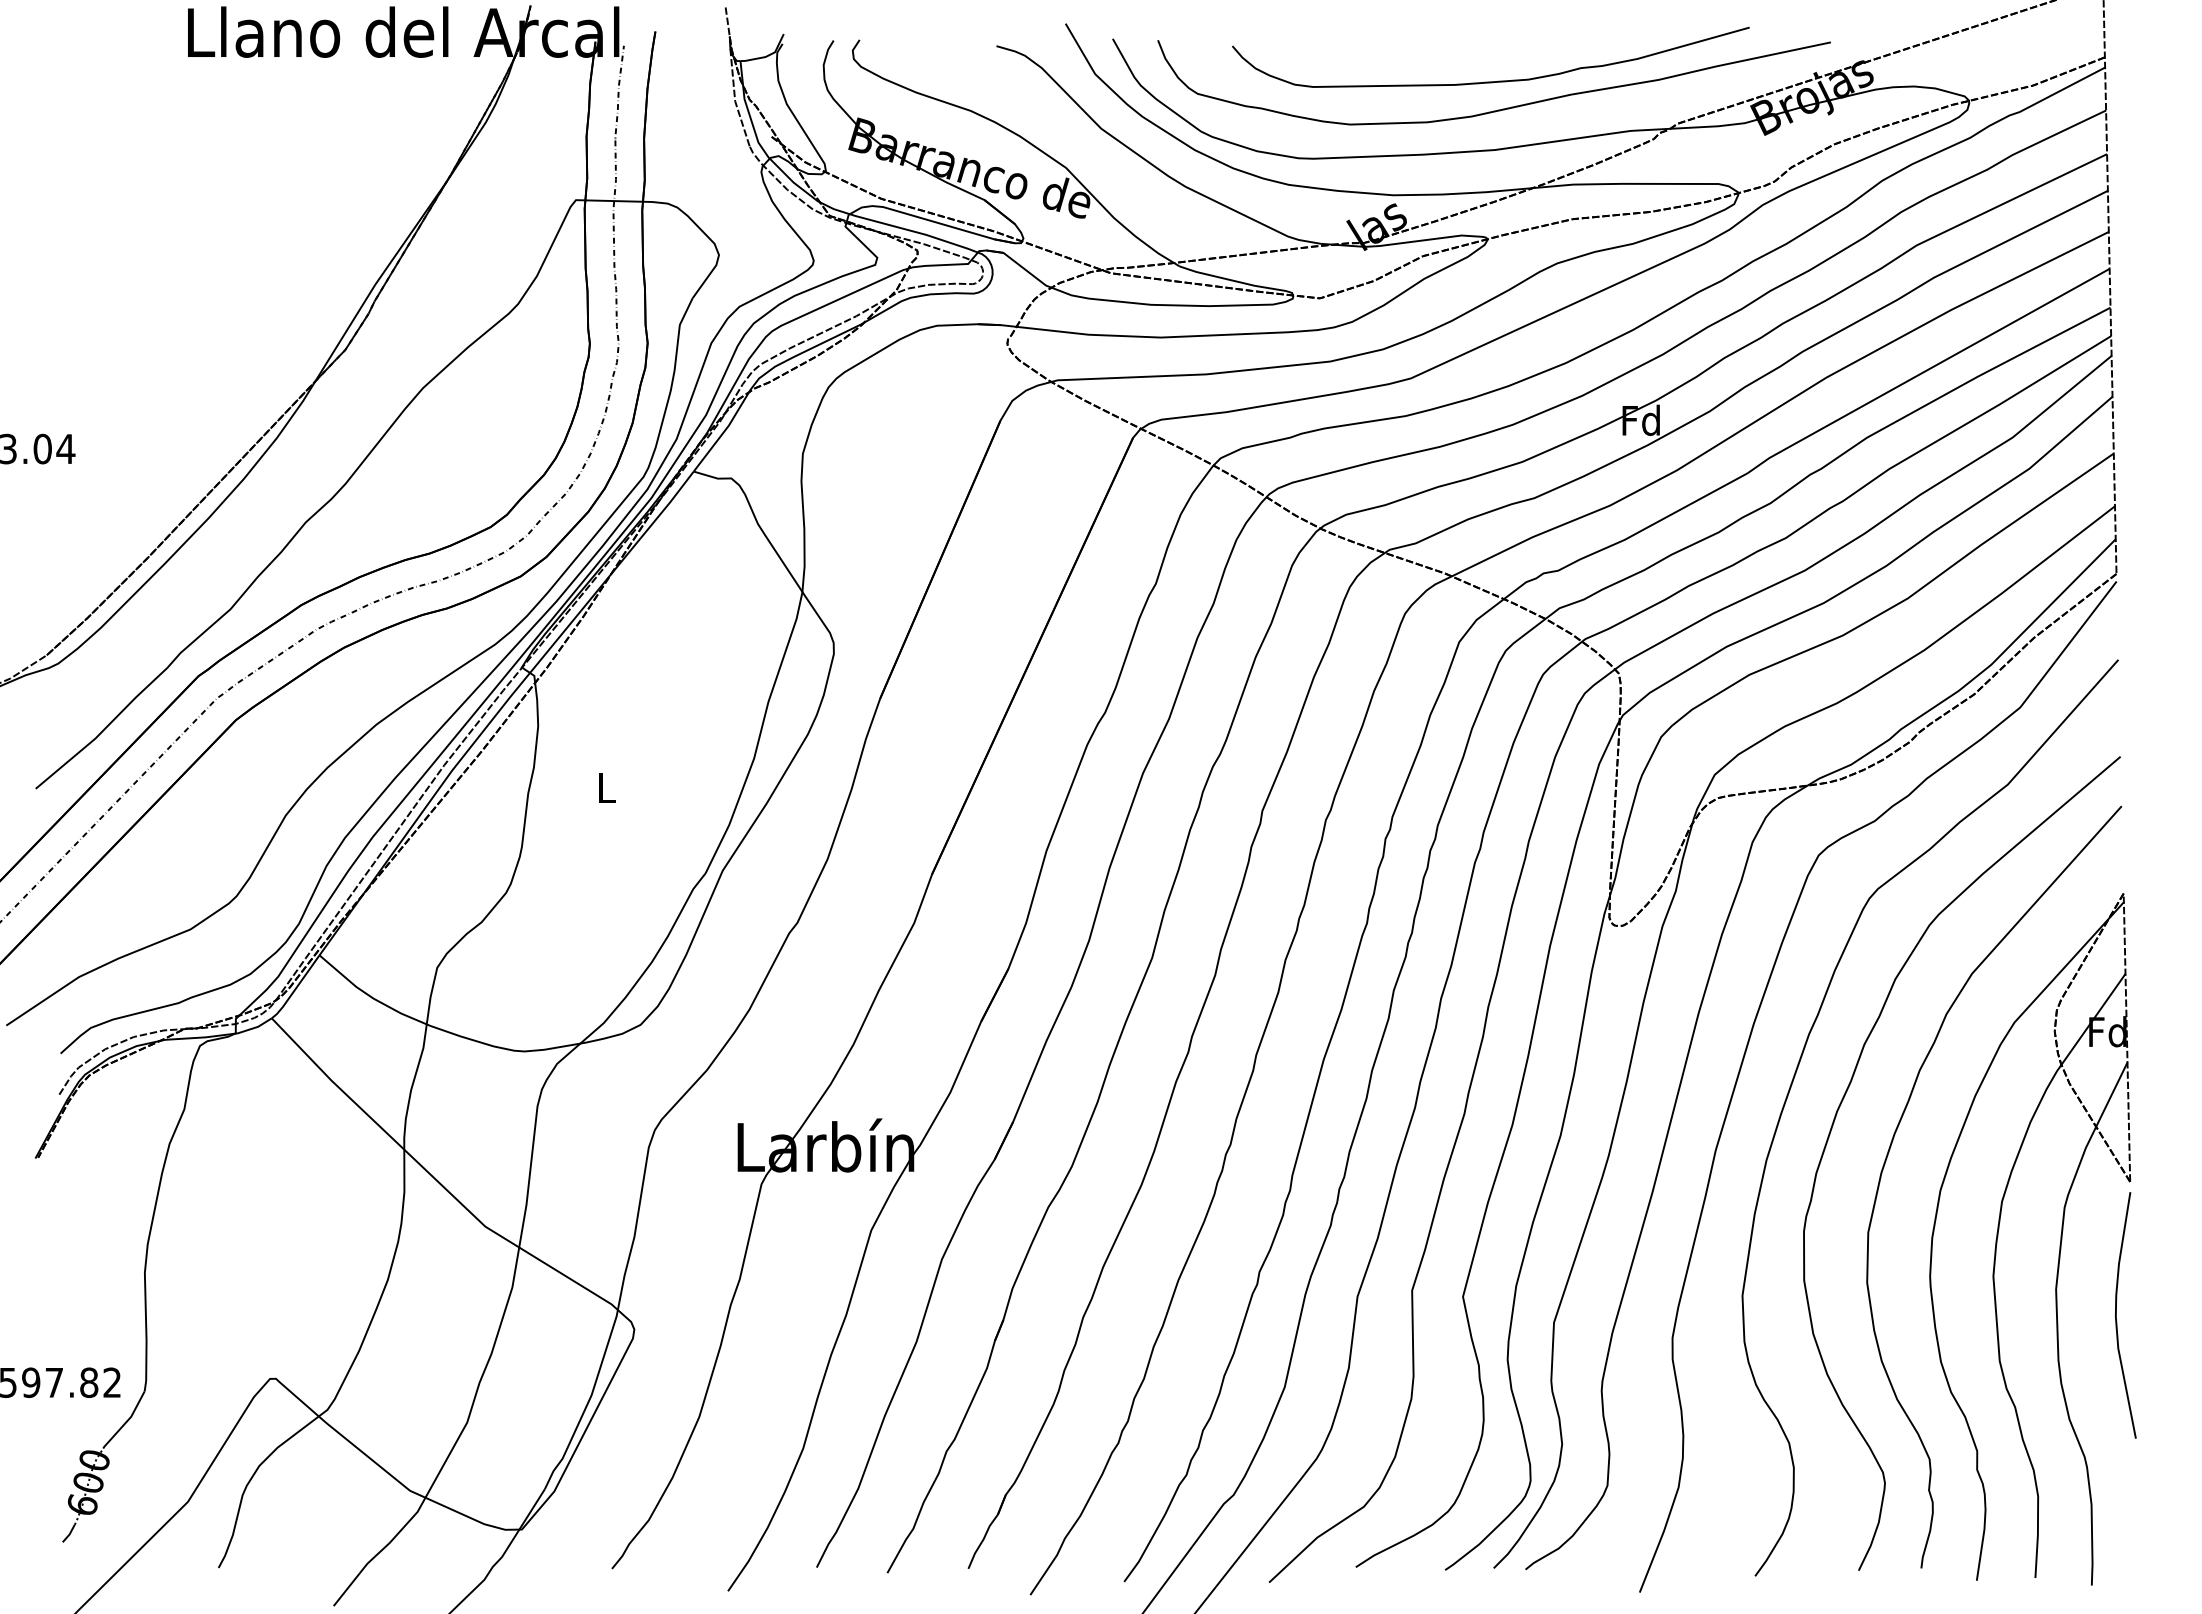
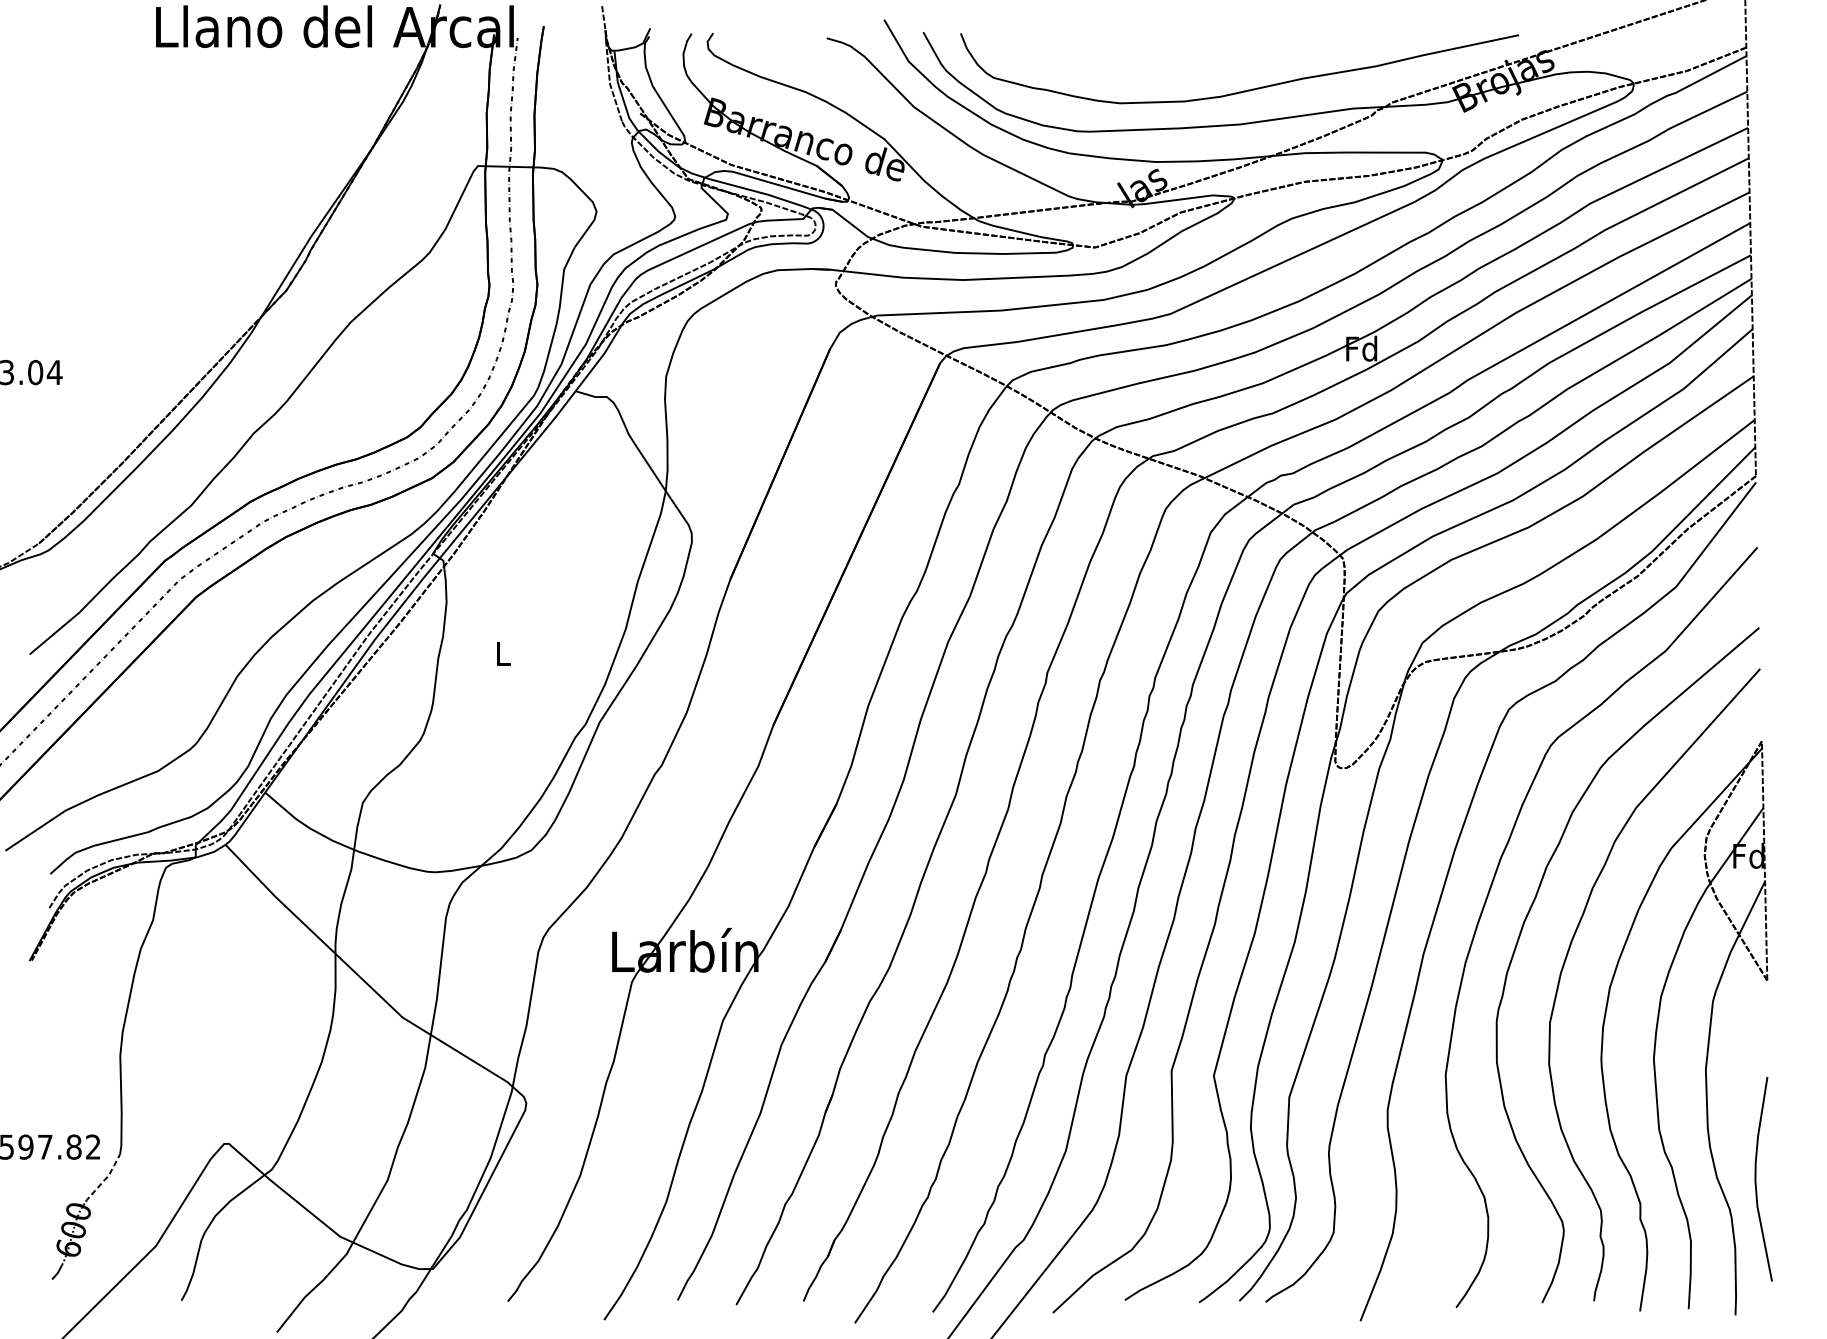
curve: (1490, 81) -> (1236, 67), removed
curve: (2116, 1315) -> (1755, 1179), moved
line: (126, 1421) -> (105, 1179), solid -> dashed

